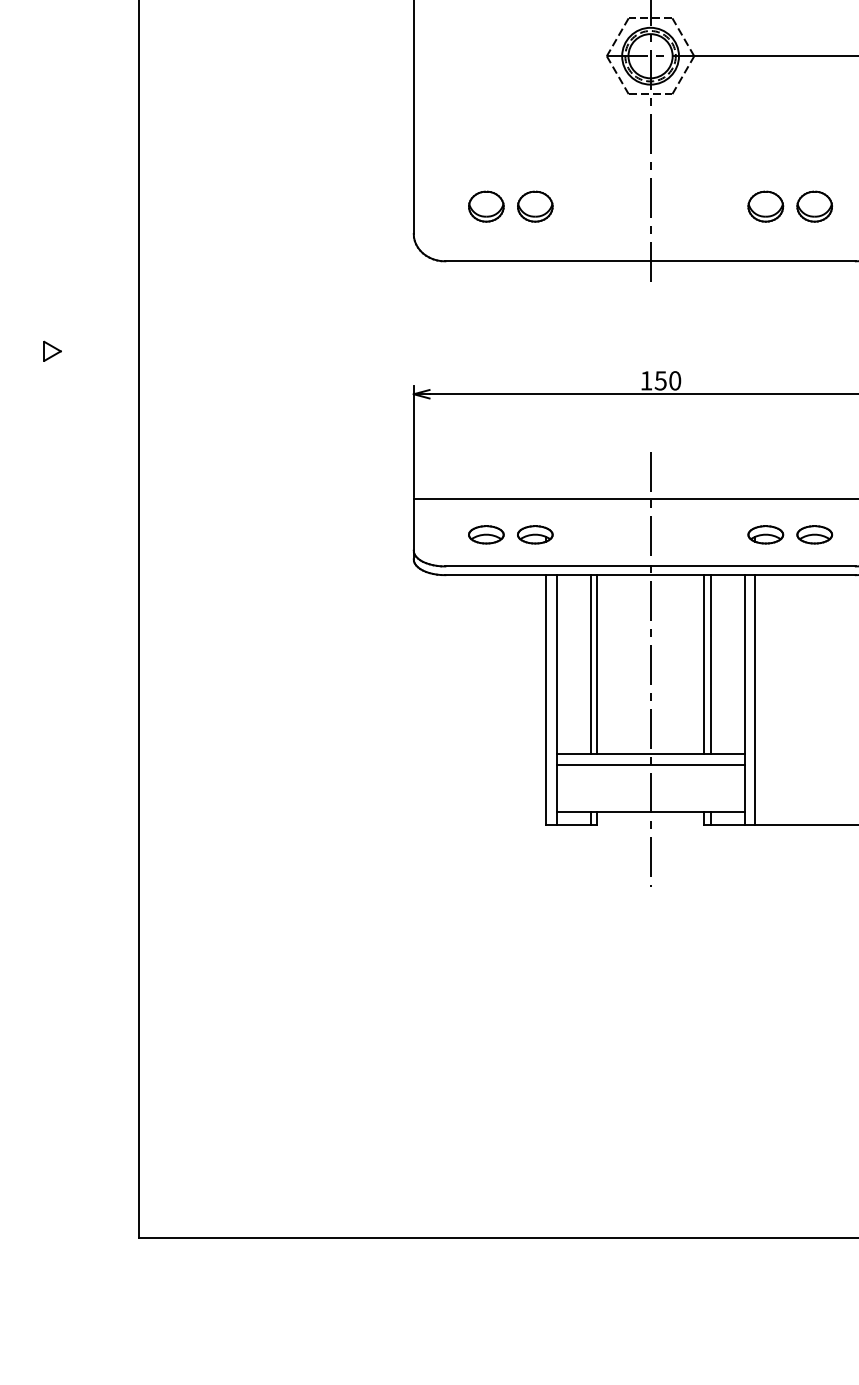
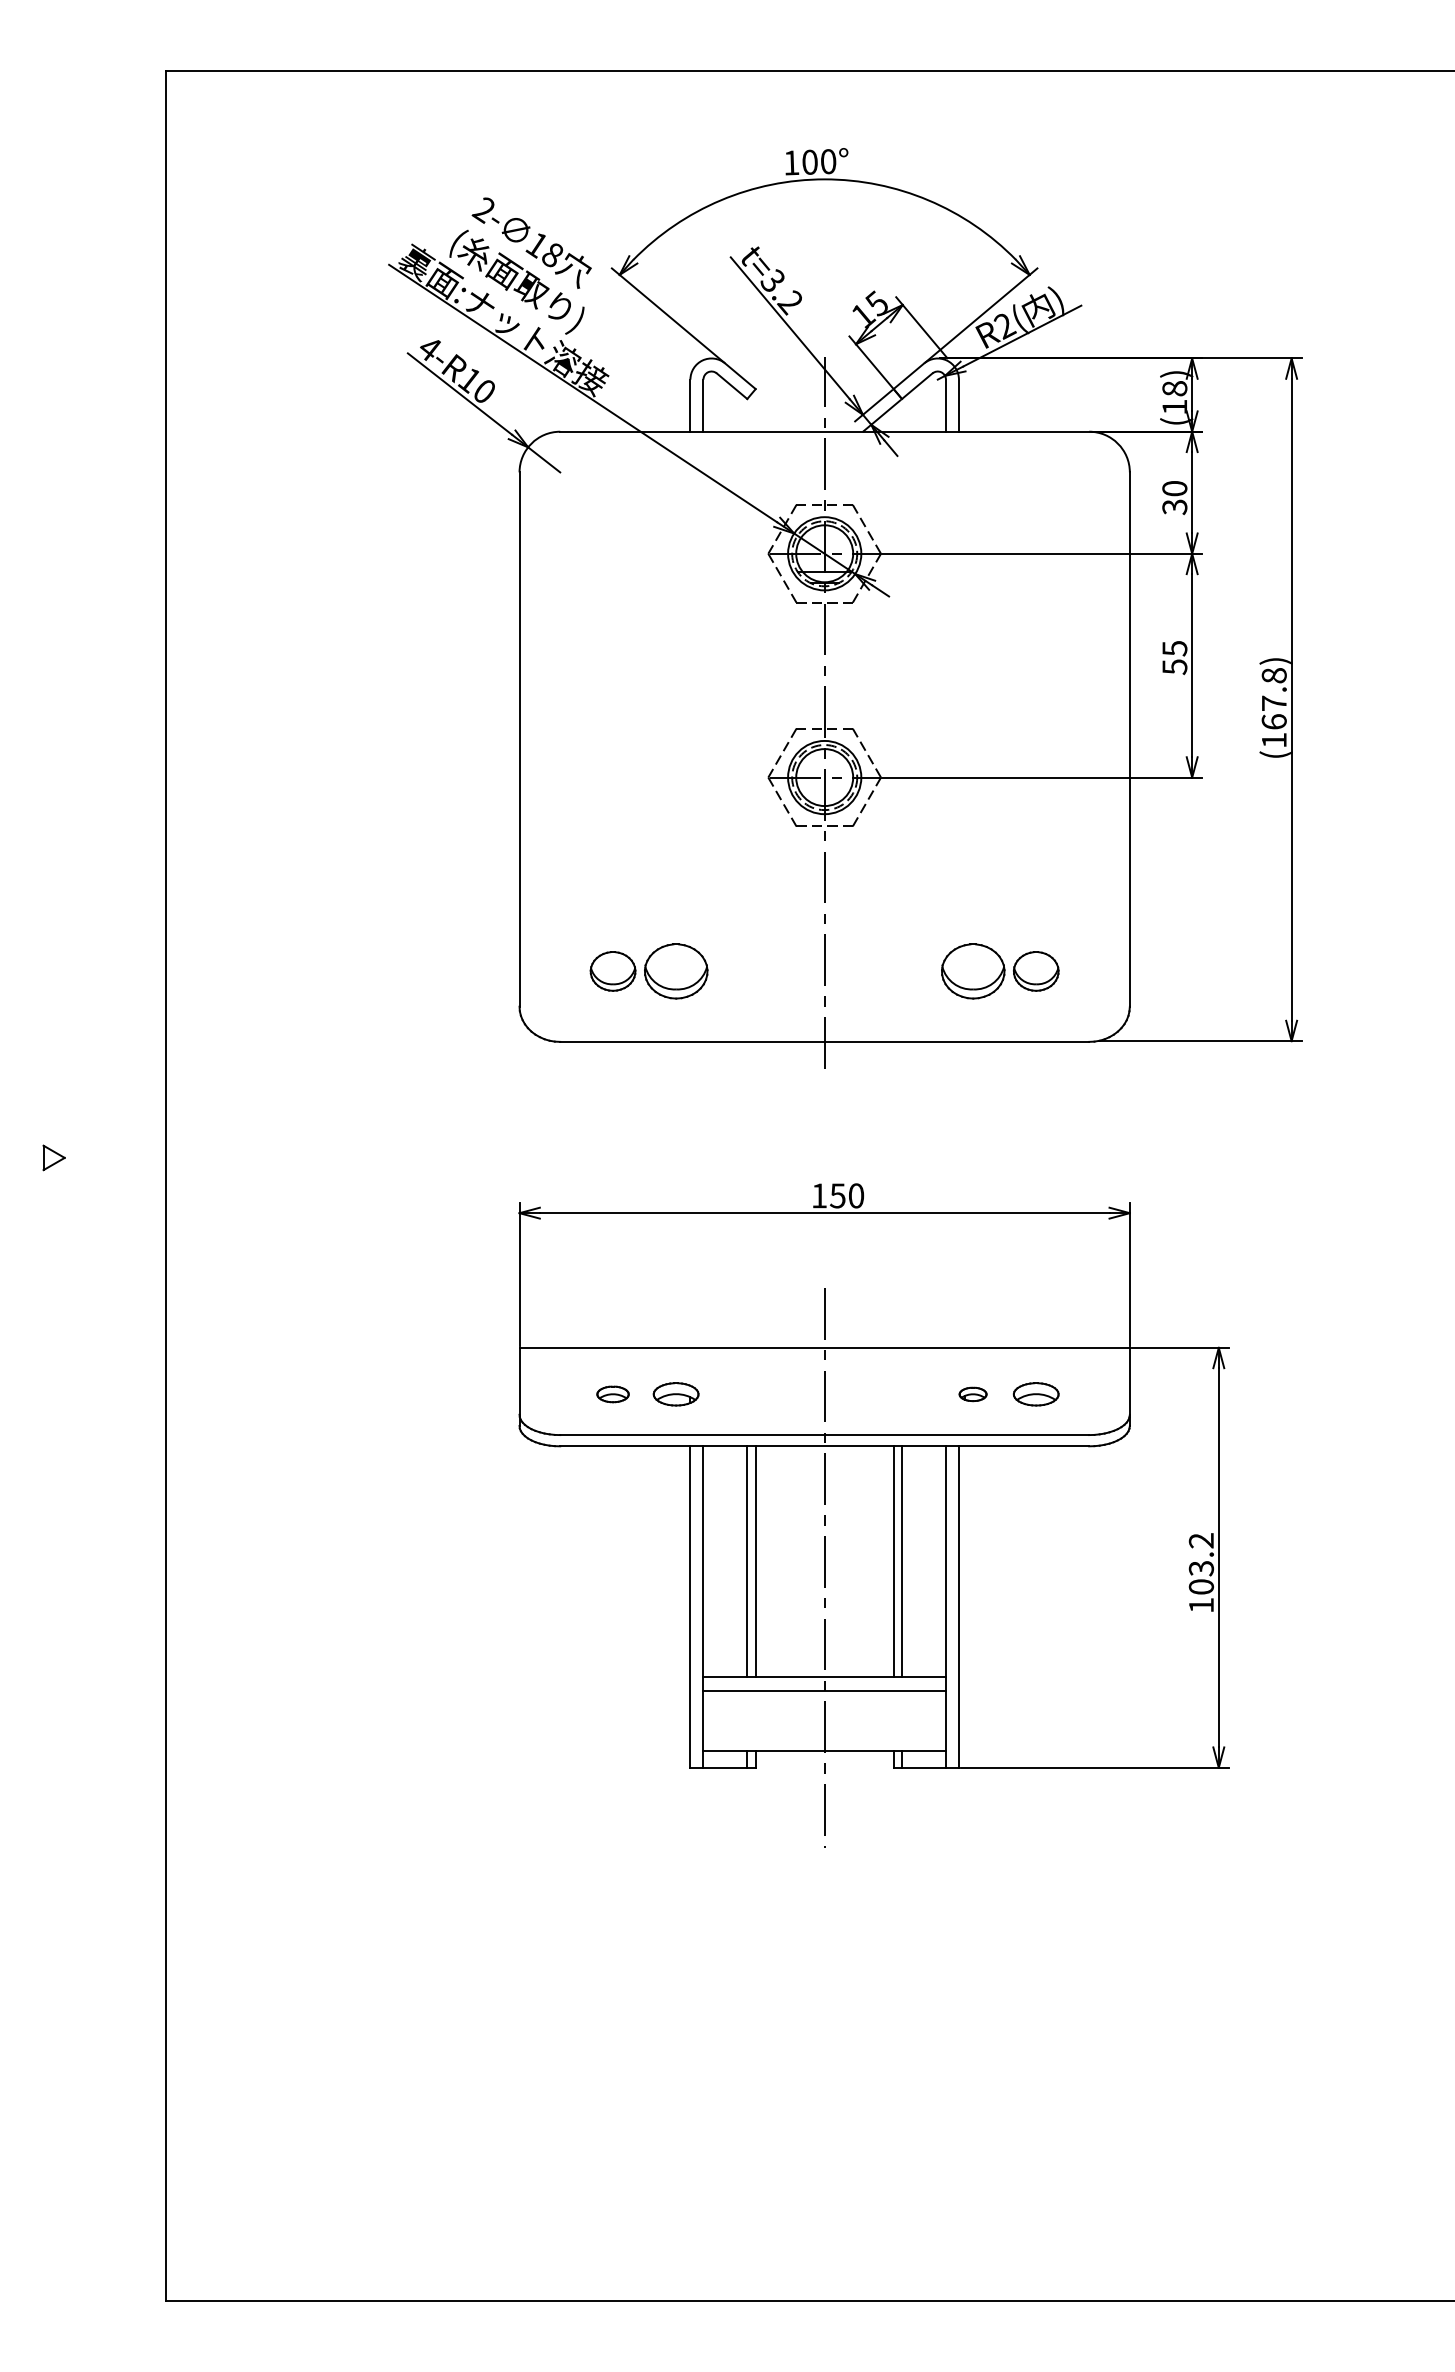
part: (534, 206) -> (675, 971), size x1.4
part: (765, 206) -> (972, 971), size x1.4
part: (485, 534) -> (612, 1394), size x0.7
part: (765, 534) -> (972, 1394), size x0.6

